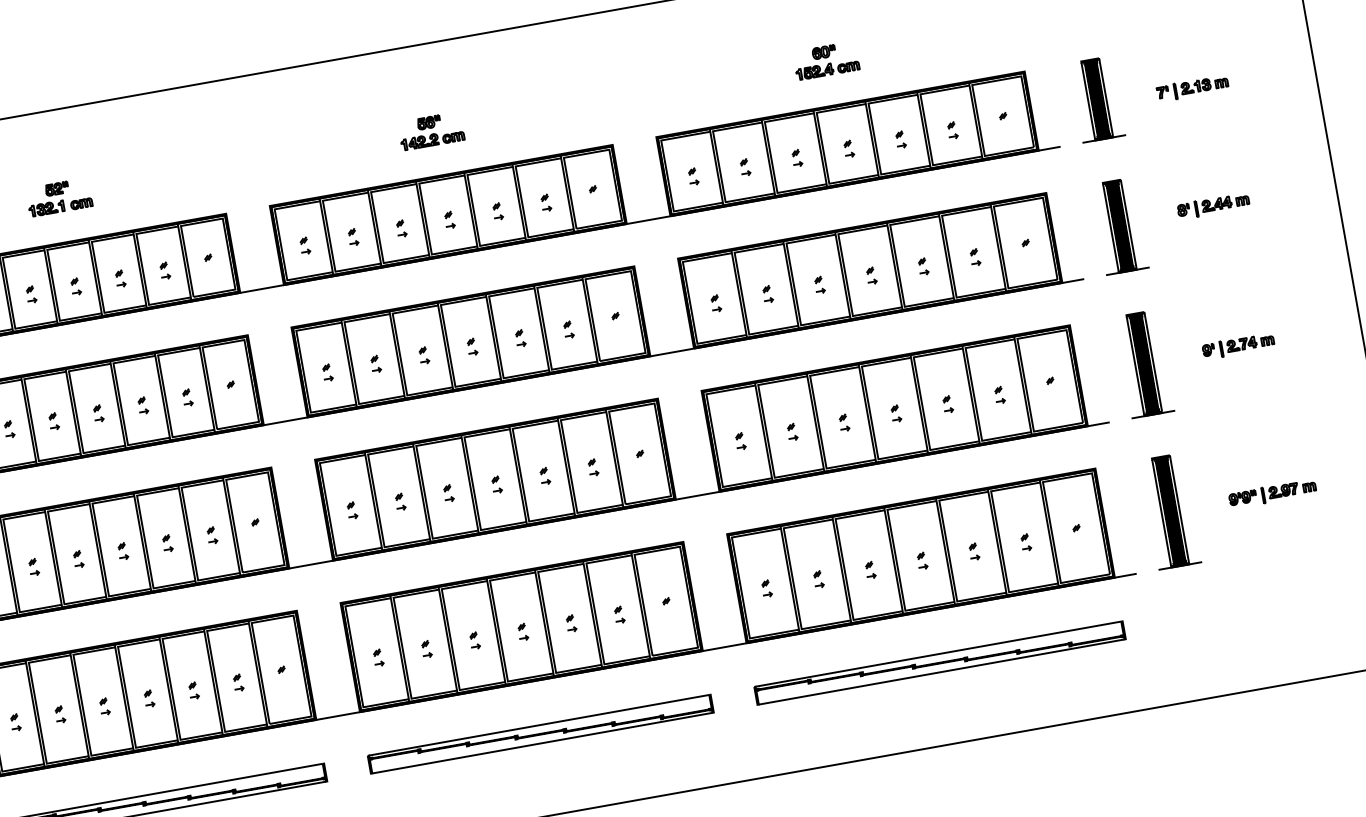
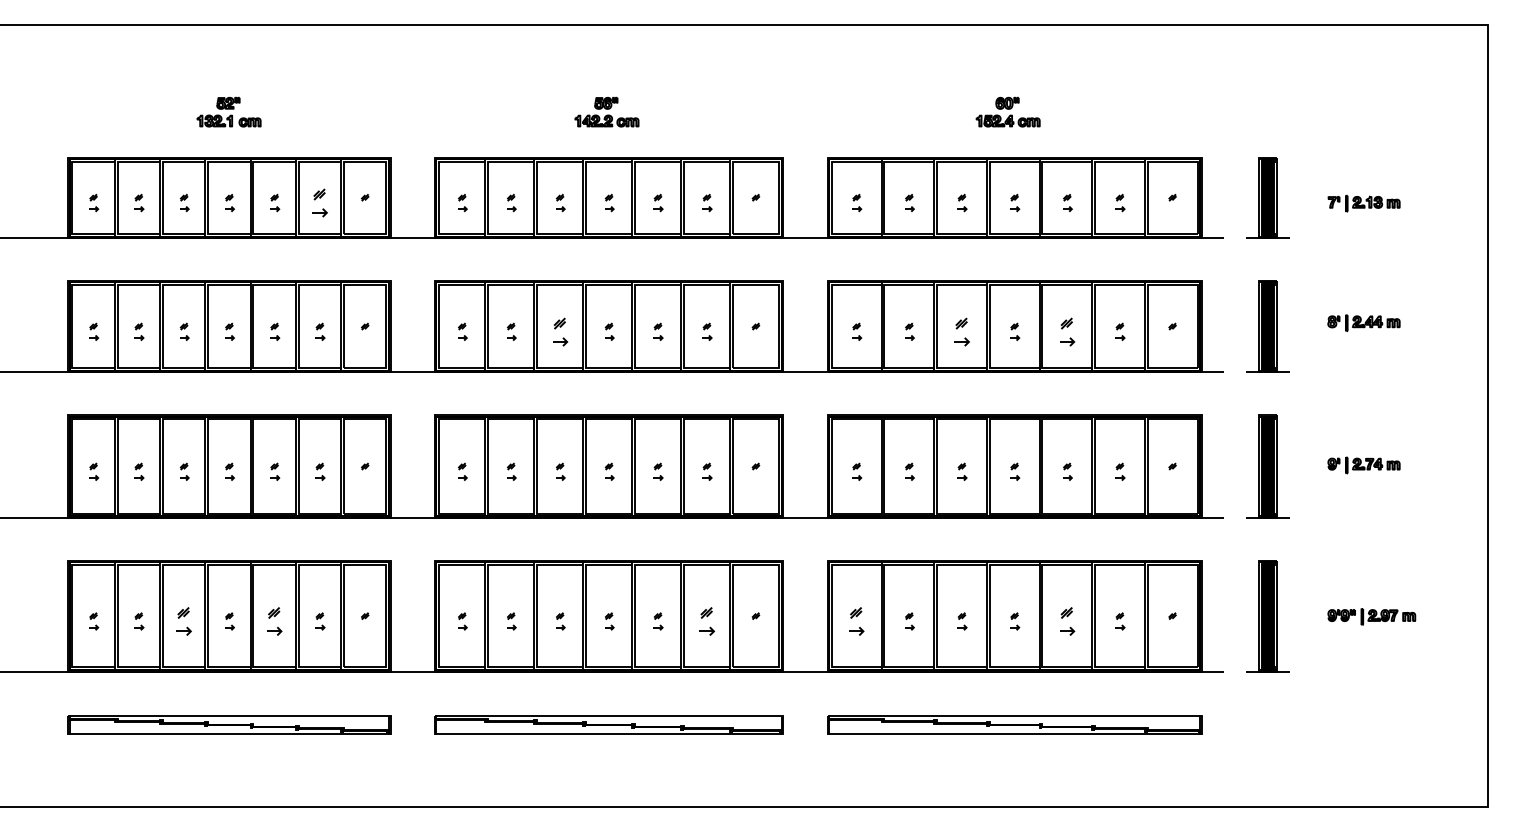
part: (923, 266) -> (1067, 331), size x1.6
part: (165, 270) -> (320, 202), size x1.6
part: (819, 284) -> (962, 331), size x1.6
part: (423, 355) -> (560, 331), size x1.6
part: (973, 551) -> (1067, 621), size x1.6
part: (767, 588) -> (857, 621), size x1.6
part: (619, 614) -> (707, 621), size x1.6
part: (194, 690) -> (275, 621), size x1.6
part: (104, 706) -> (184, 621), size x1.6

